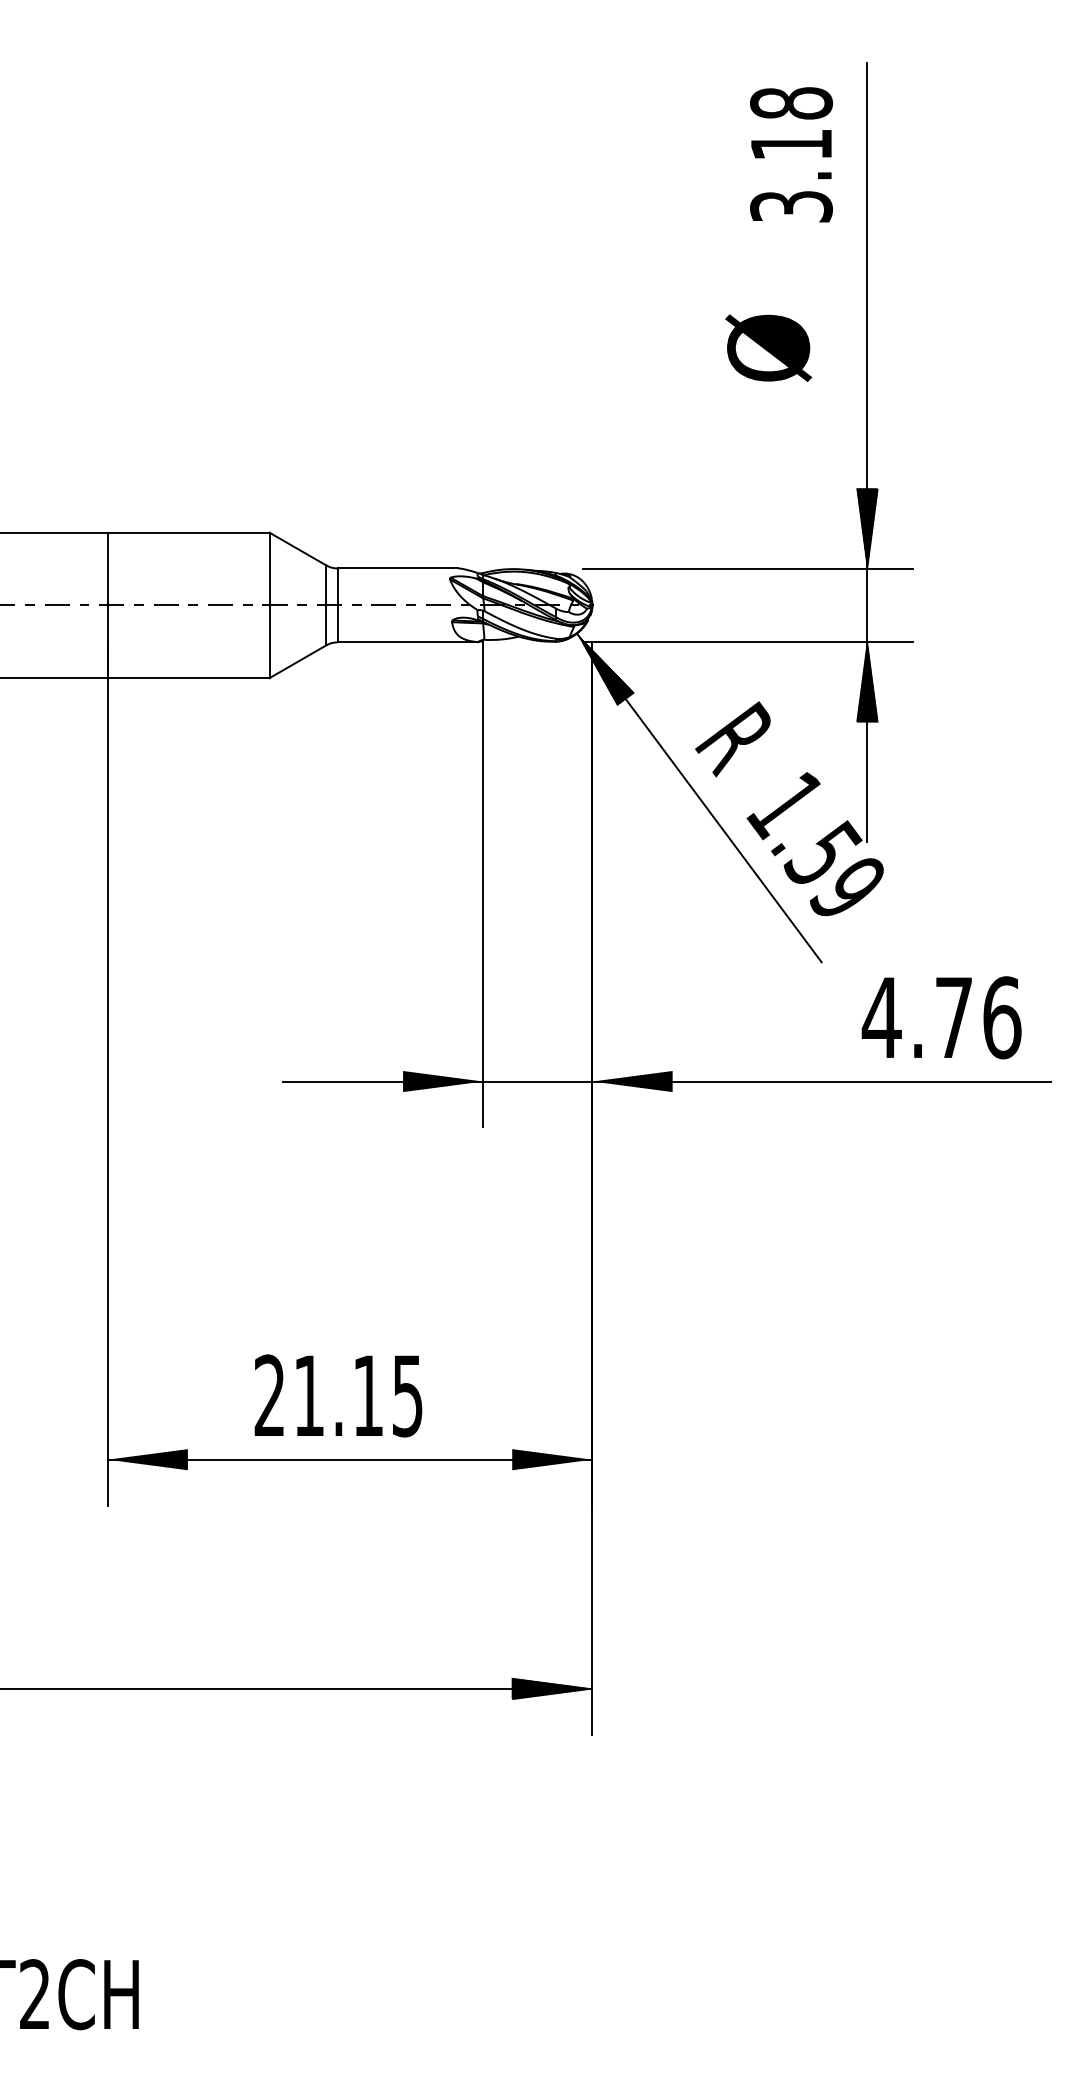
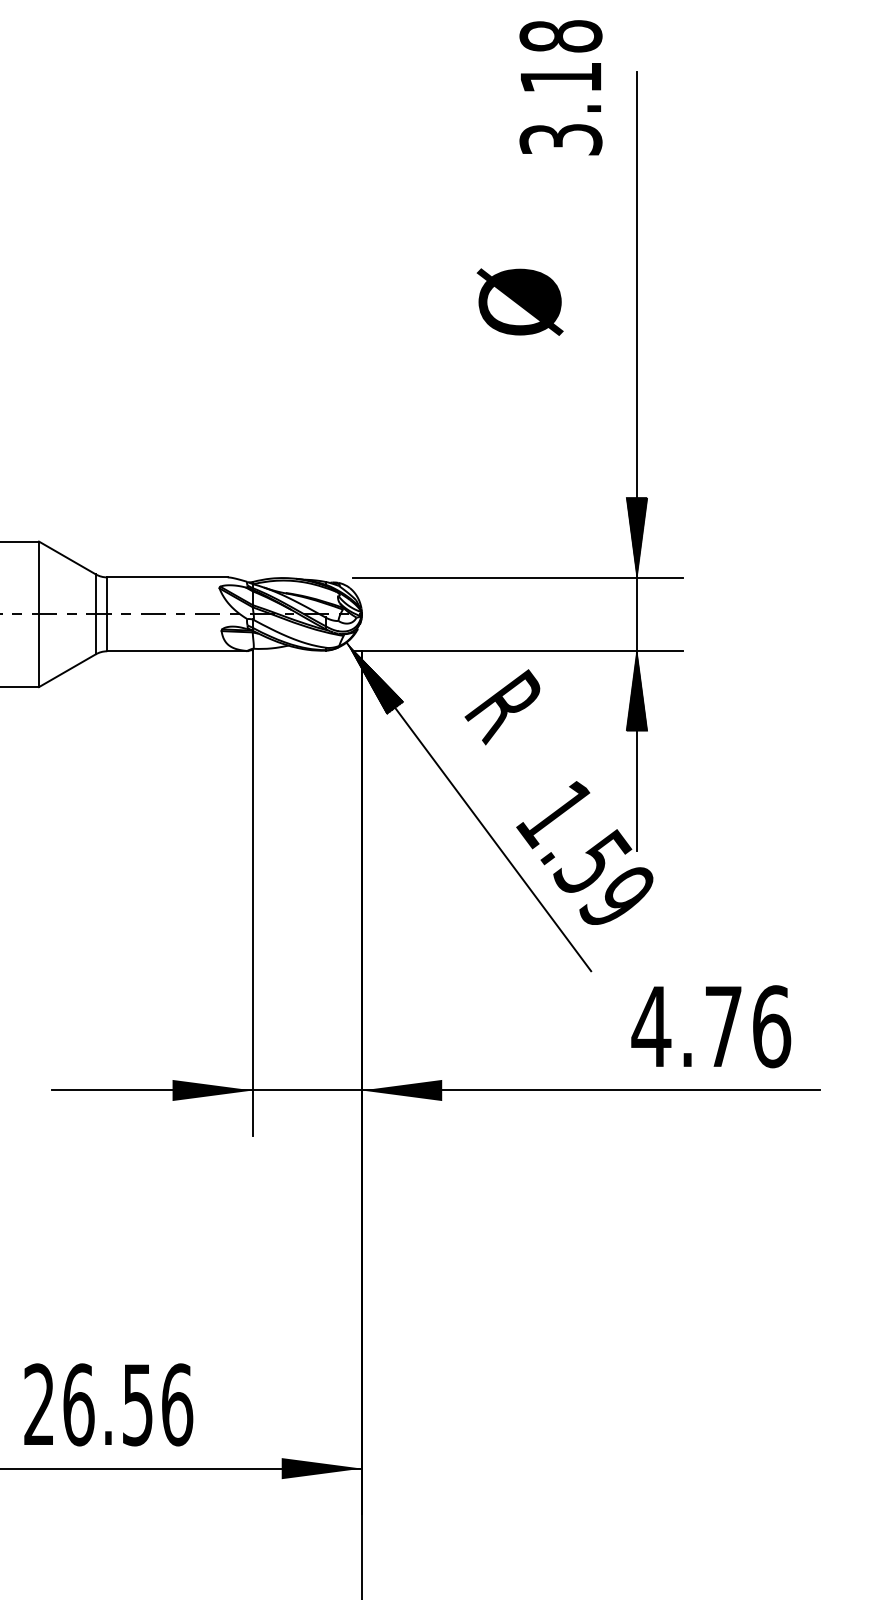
text: (791, 154) -> (561, 87), moved
text: (768, 347) -> (520, 301), moved
text: (732, 739) -> (502, 707), moved
text: (358, 1395) -> (128, 1404), 21.15 -> 26.56

